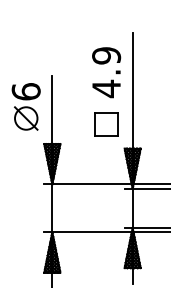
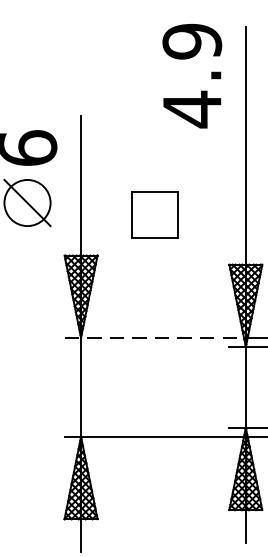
text: (106, 72) -> (192, 75), moved
part: (106, 124) -> (155, 215), moved
line: (88, 184) -> (155, 338), solid -> dashed

